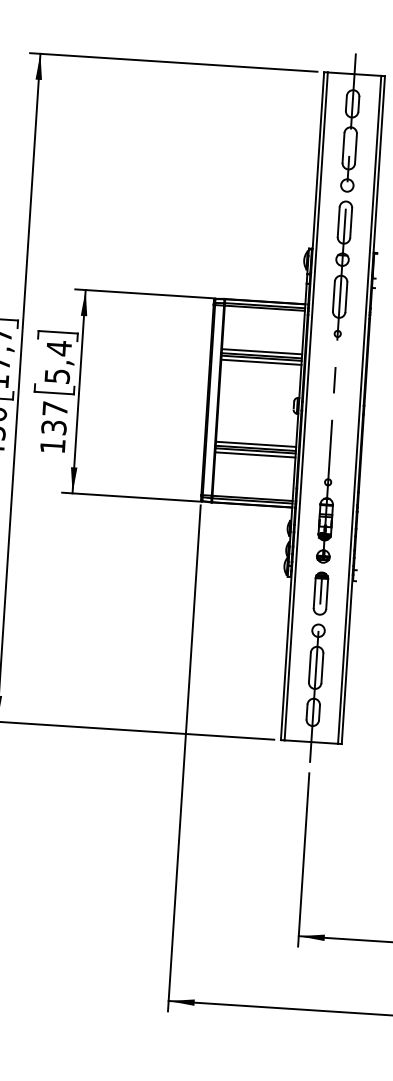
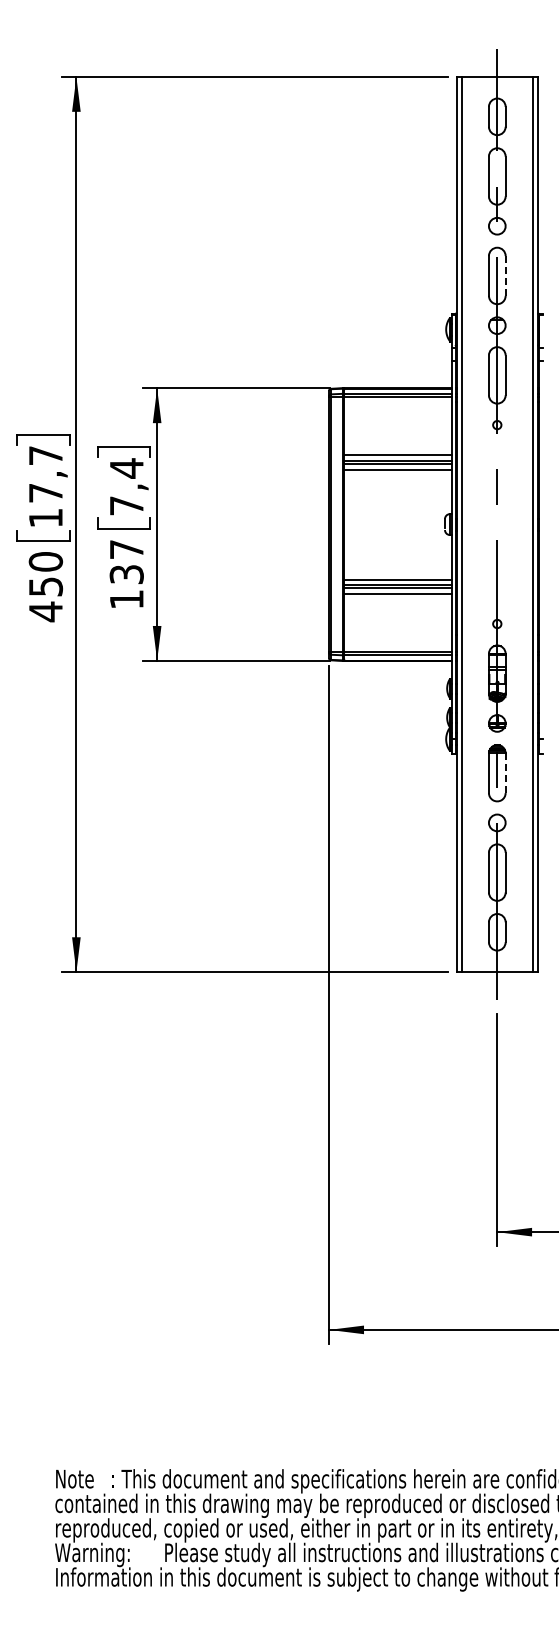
line: (351, 222) -> (505, 275), solid -> dashed
text: (57, 376) -> (126, 505), 5,4 -> 7,4
line: (327, 594) -> (505, 773), solid -> dashed

